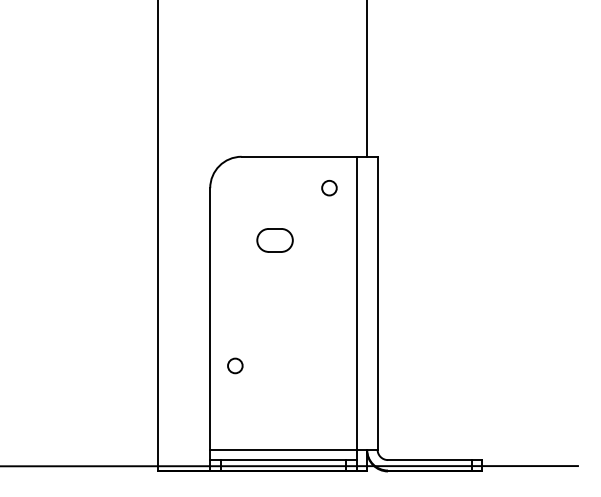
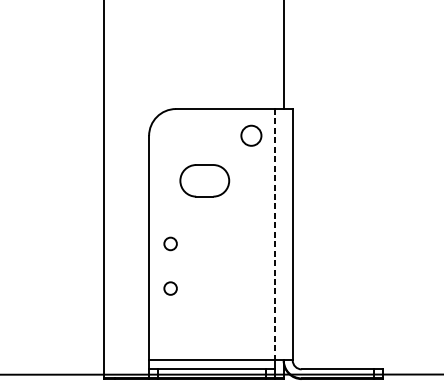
circle: (329, 188) -> (251, 136), size x1.6
part: (274, 240) -> (204, 180), size x1.6
line: (356, 303) -> (274, 234), solid -> dashed
circle: (235, 313) -> (170, 243), added

